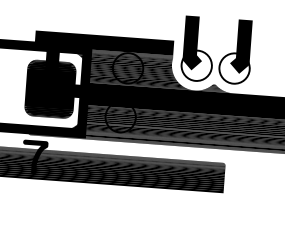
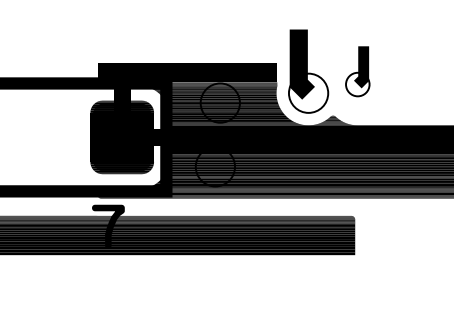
part: (235, 51) -> (357, 71), size x0.6

